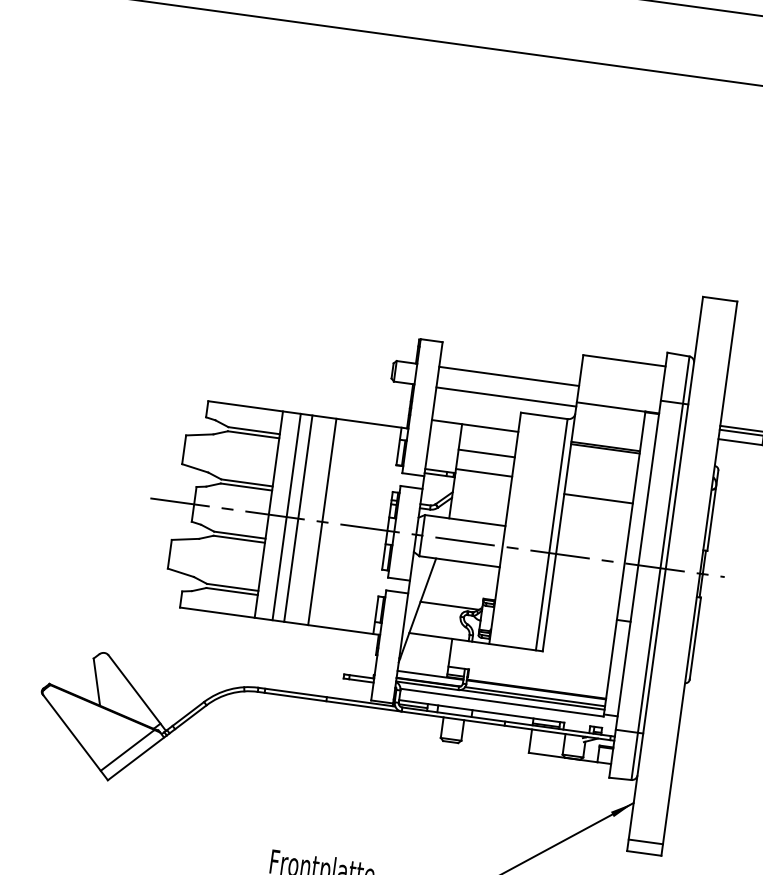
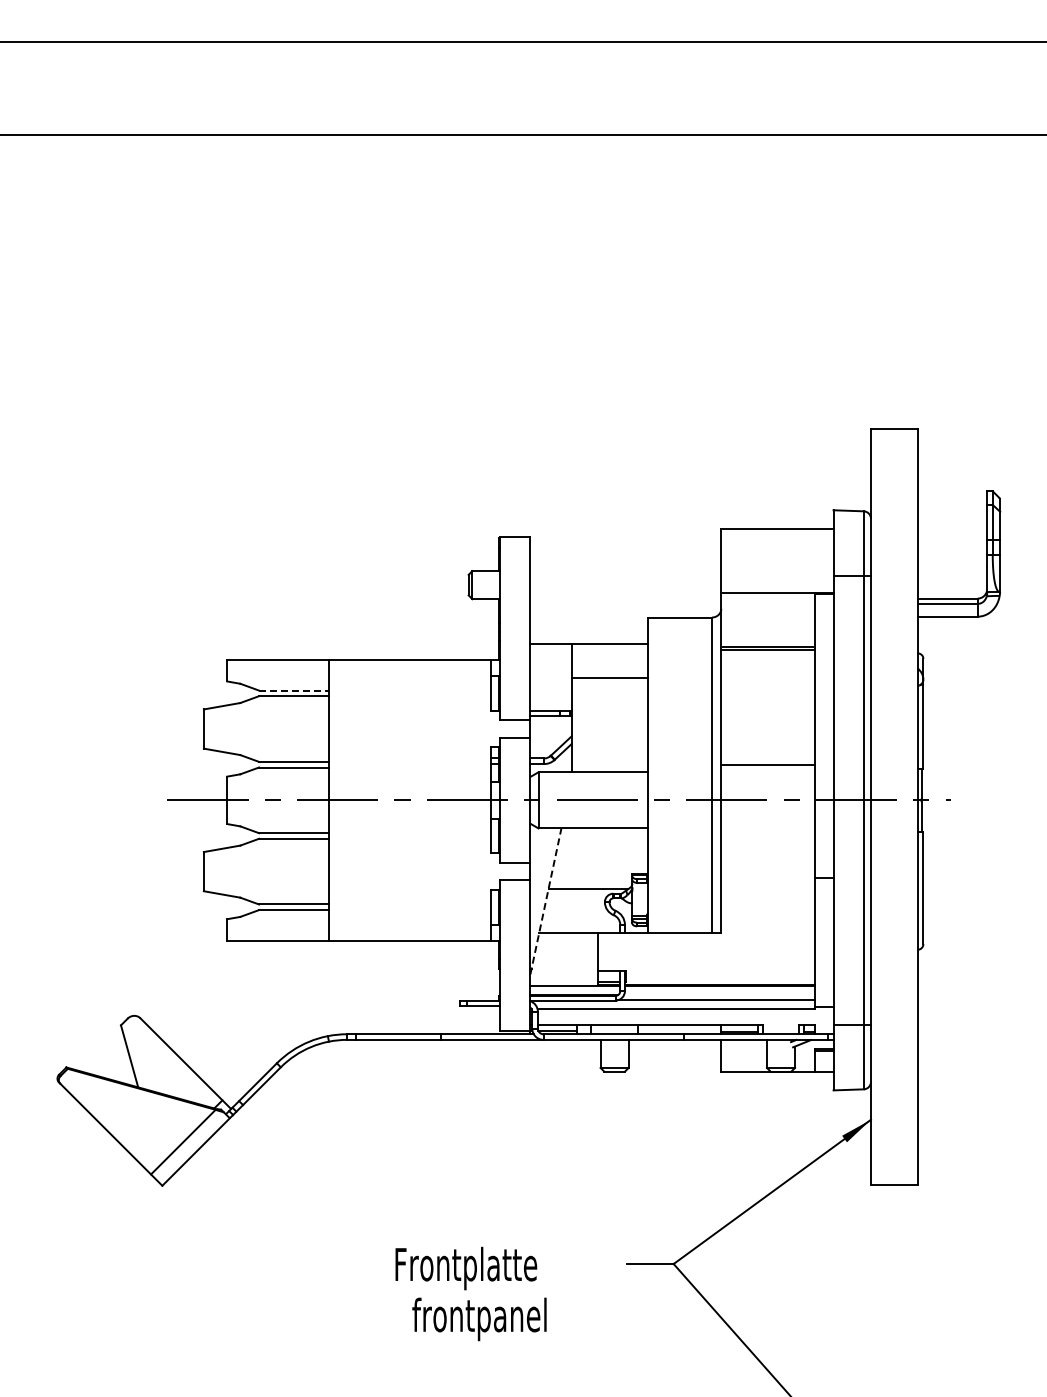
line: (508, 376) -> (625, 571), removed
line: (506, 397) -> (625, 599), removed
line: (254, 430) -> (294, 690), solid -> dashed
line: (483, 472) -> (609, 704), removed
line: (598, 498) -> (767, 764), moved
line: (286, 517) -> (353, 800), removed
line: (298, 518) -> (369, 800), removed
line: (322, 522) -> (402, 800), removed
line: (417, 610) -> (545, 901), solid -> dashed
line: (534, 696) -> (718, 995), removed
line: (645, 841) -> (894, 1169), removed

